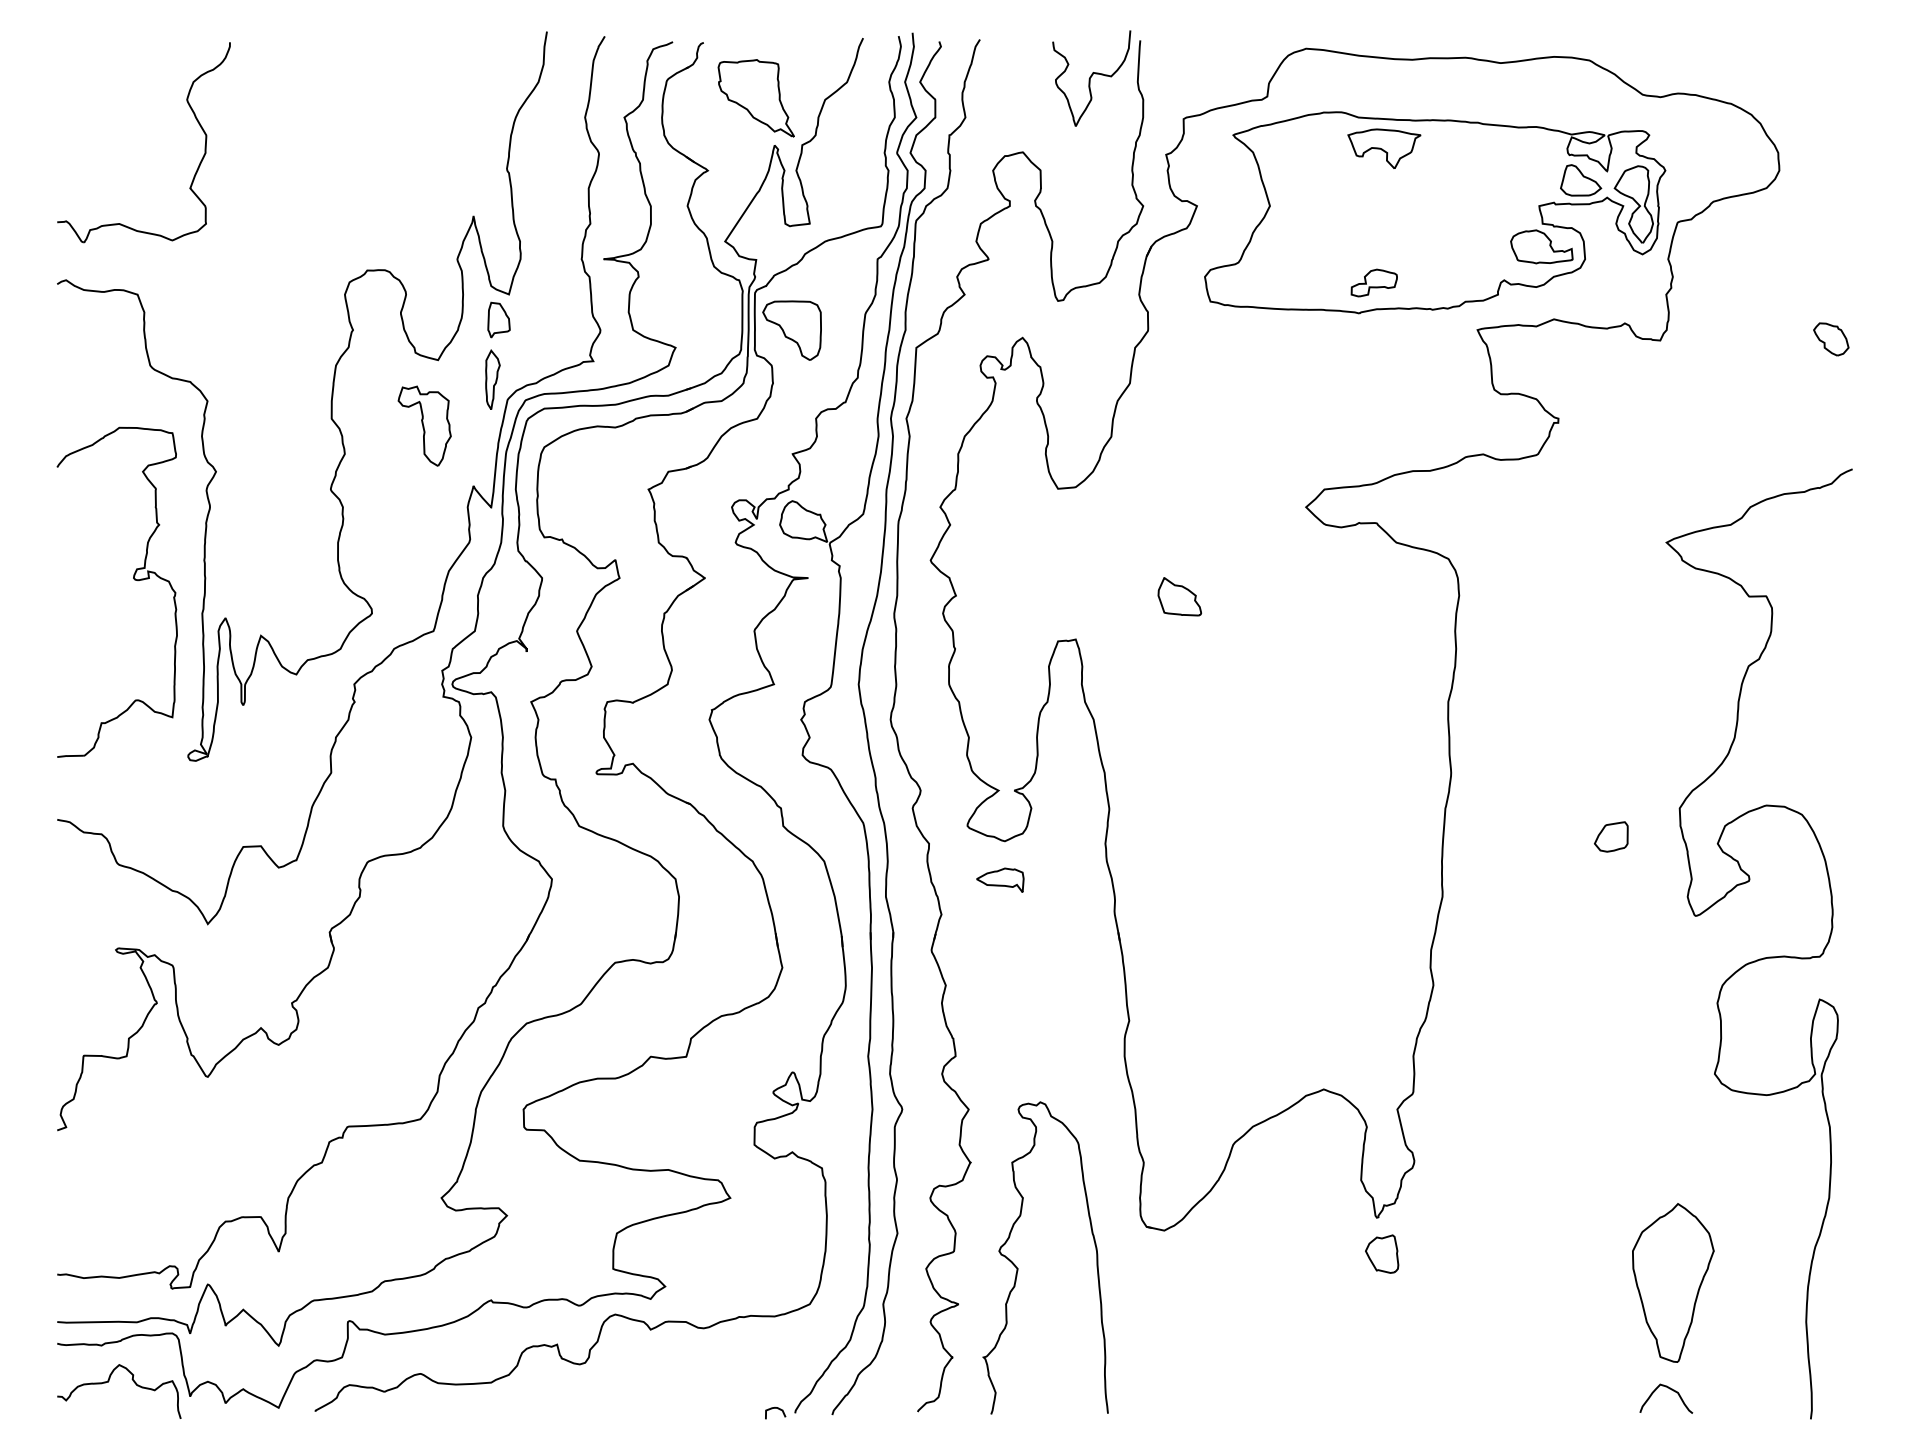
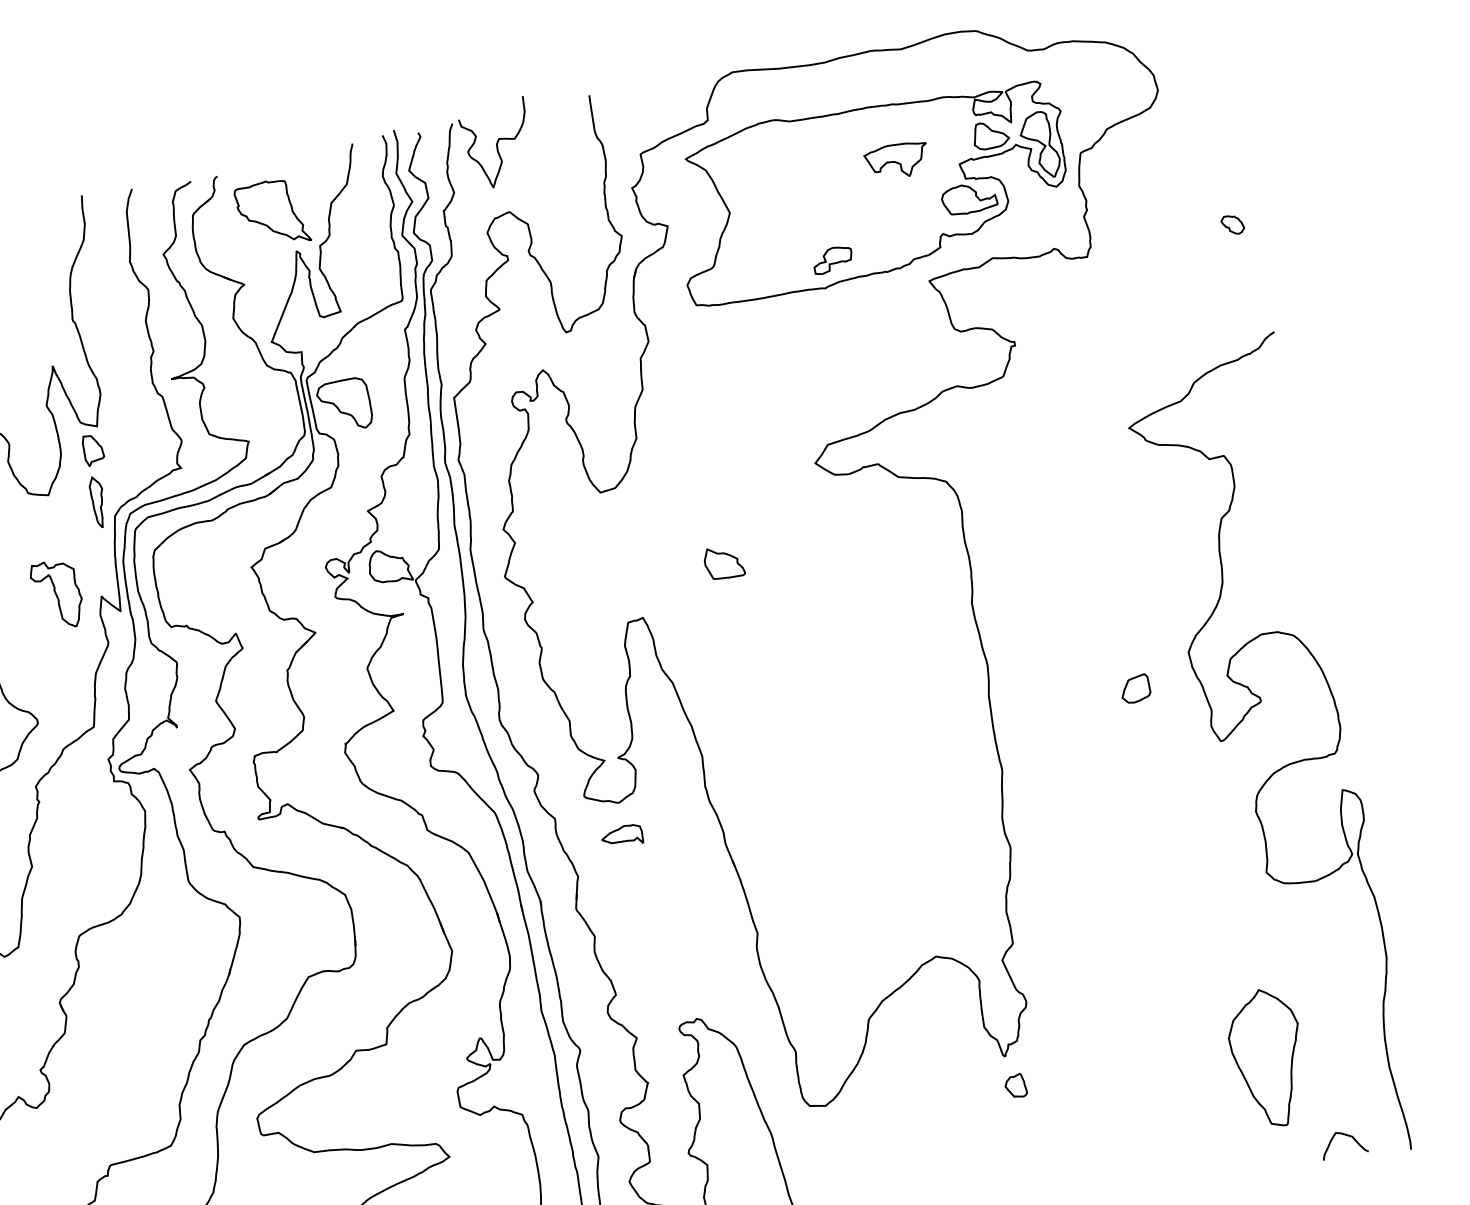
curve: (1091, 77) -> (498, 143), moved
part: (1384, 148) -> (897, 160), moved
part: (1831, 339) -> (1232, 225), size x0.7
part: (424, 425) -> (57, 594), moved
part: (1382, 1253) -> (1015, 1085), size x0.7
curve: (1671, 1390) -> (1346, 1135), moved

